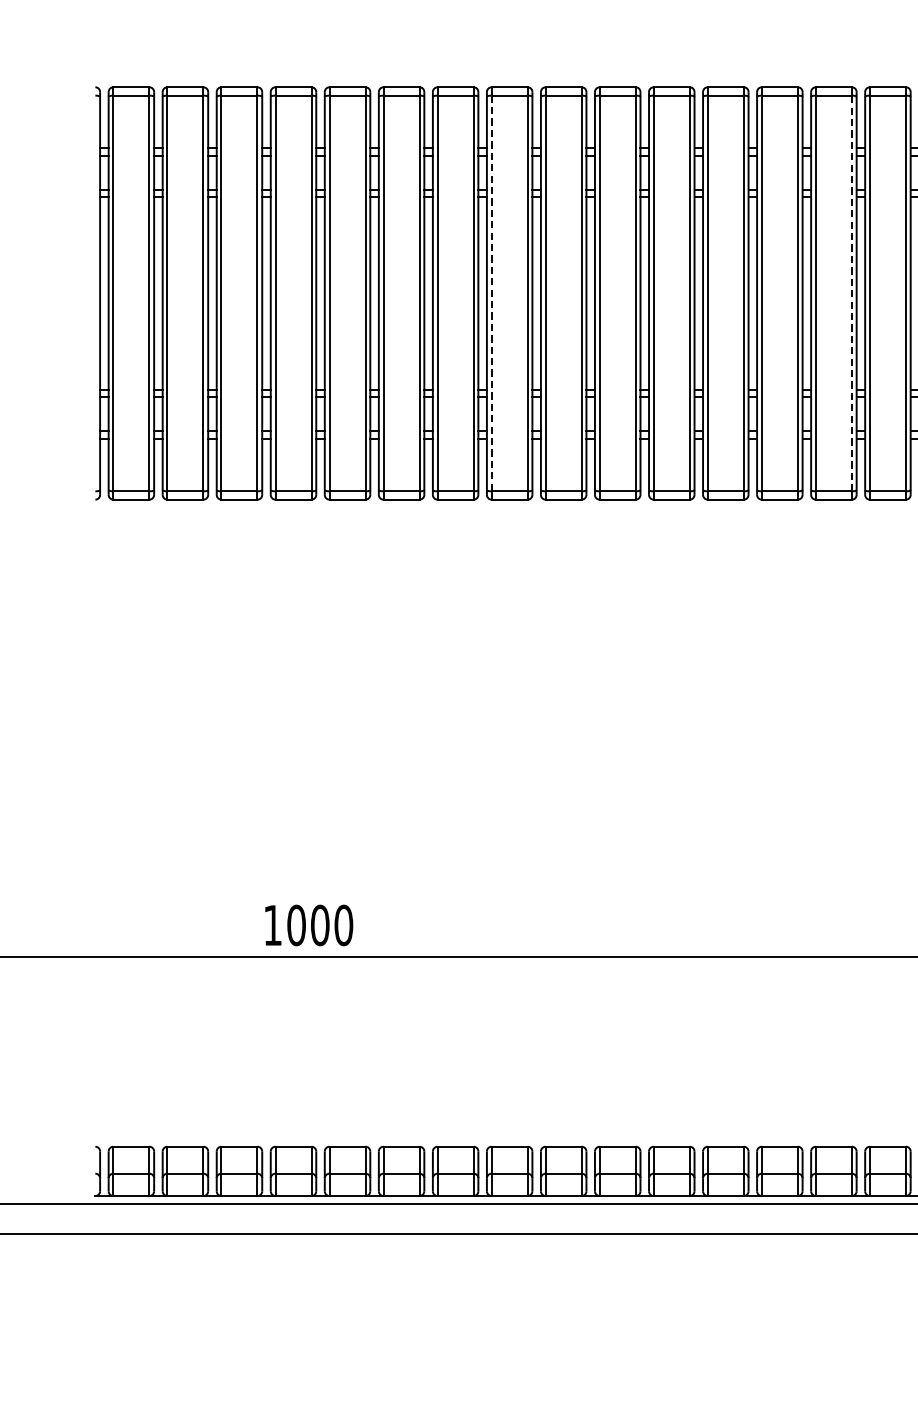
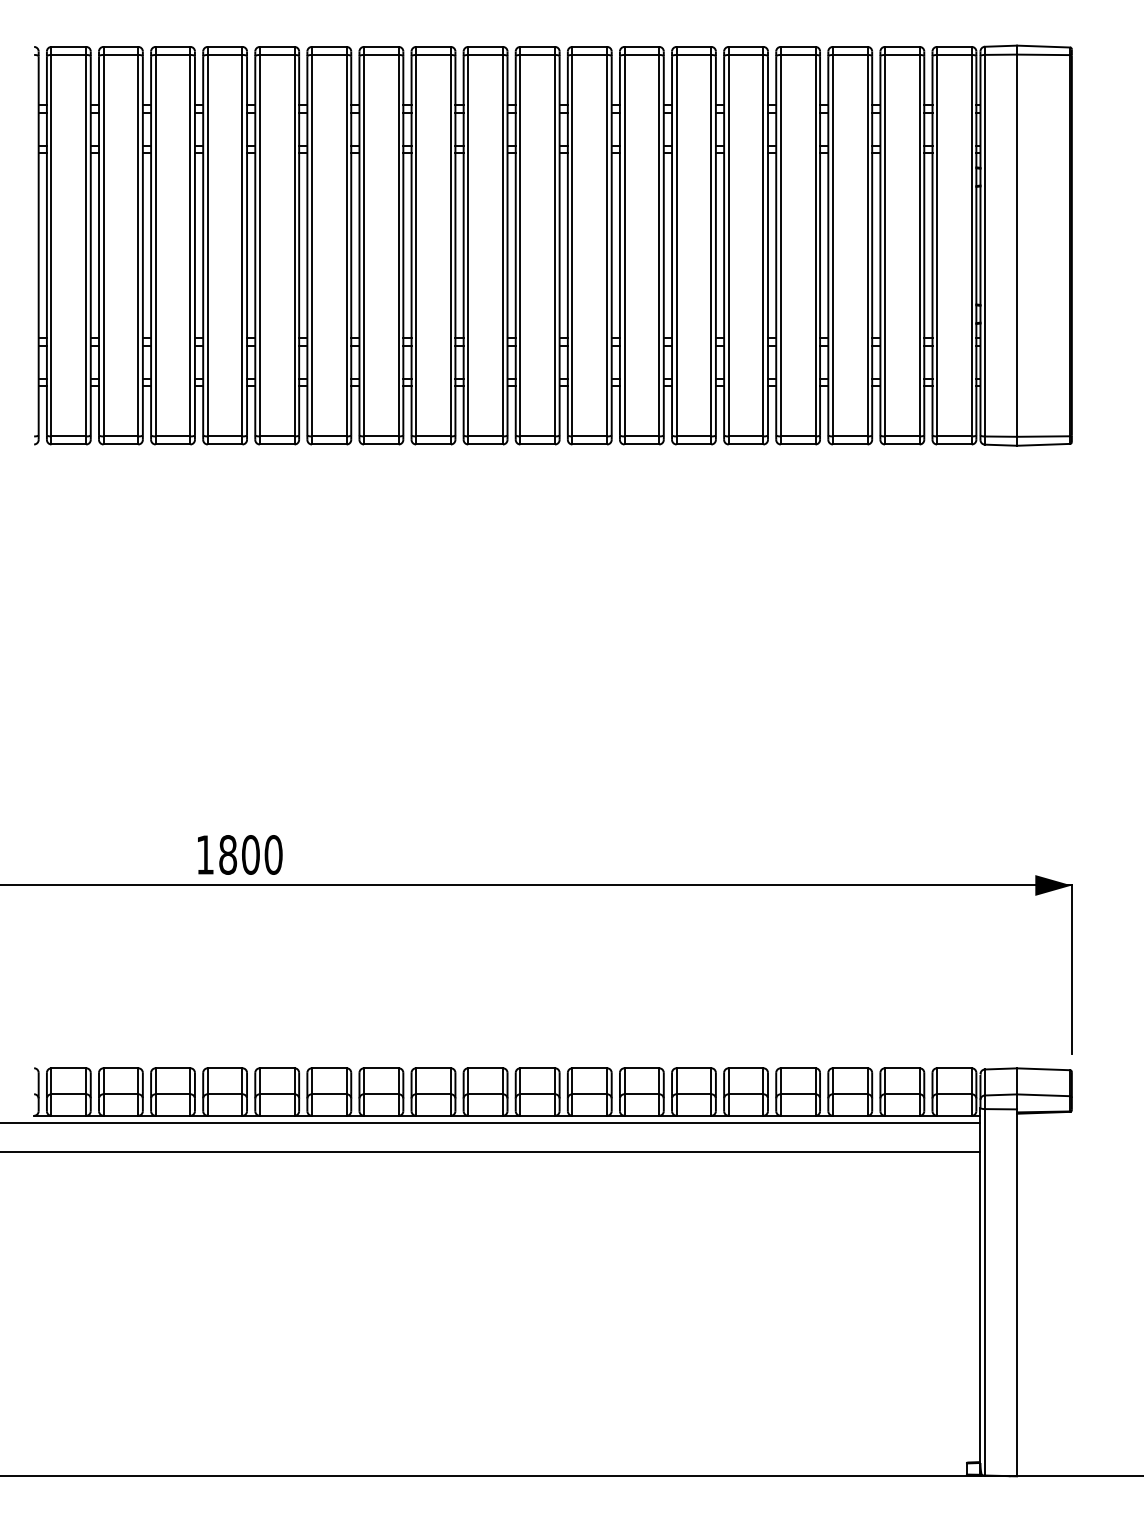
line: (492, 293) -> (416, 245), dashed -> solid
line: (851, 293) -> (763, 245), dashed -> solid
text: (297, 924) -> (228, 854), 1000 -> 1800

